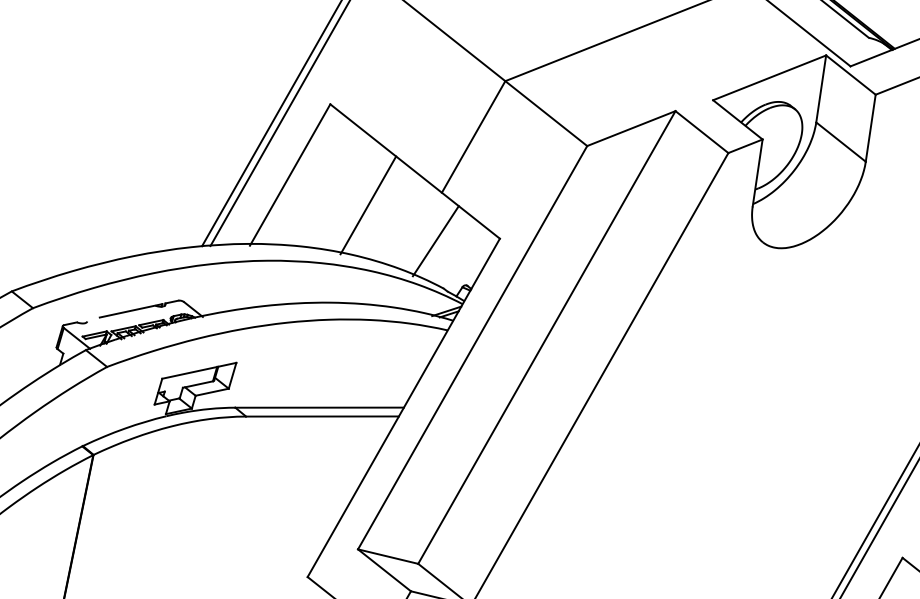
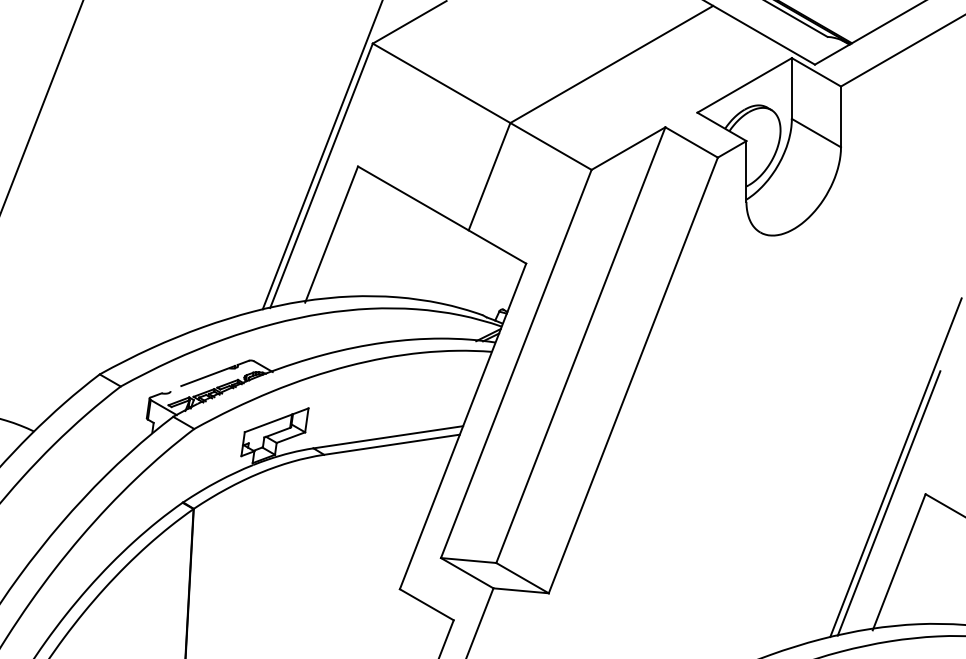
line: (367, 205) -> (404, 251), removed
line: (435, 241) -> (469, 274), removed

